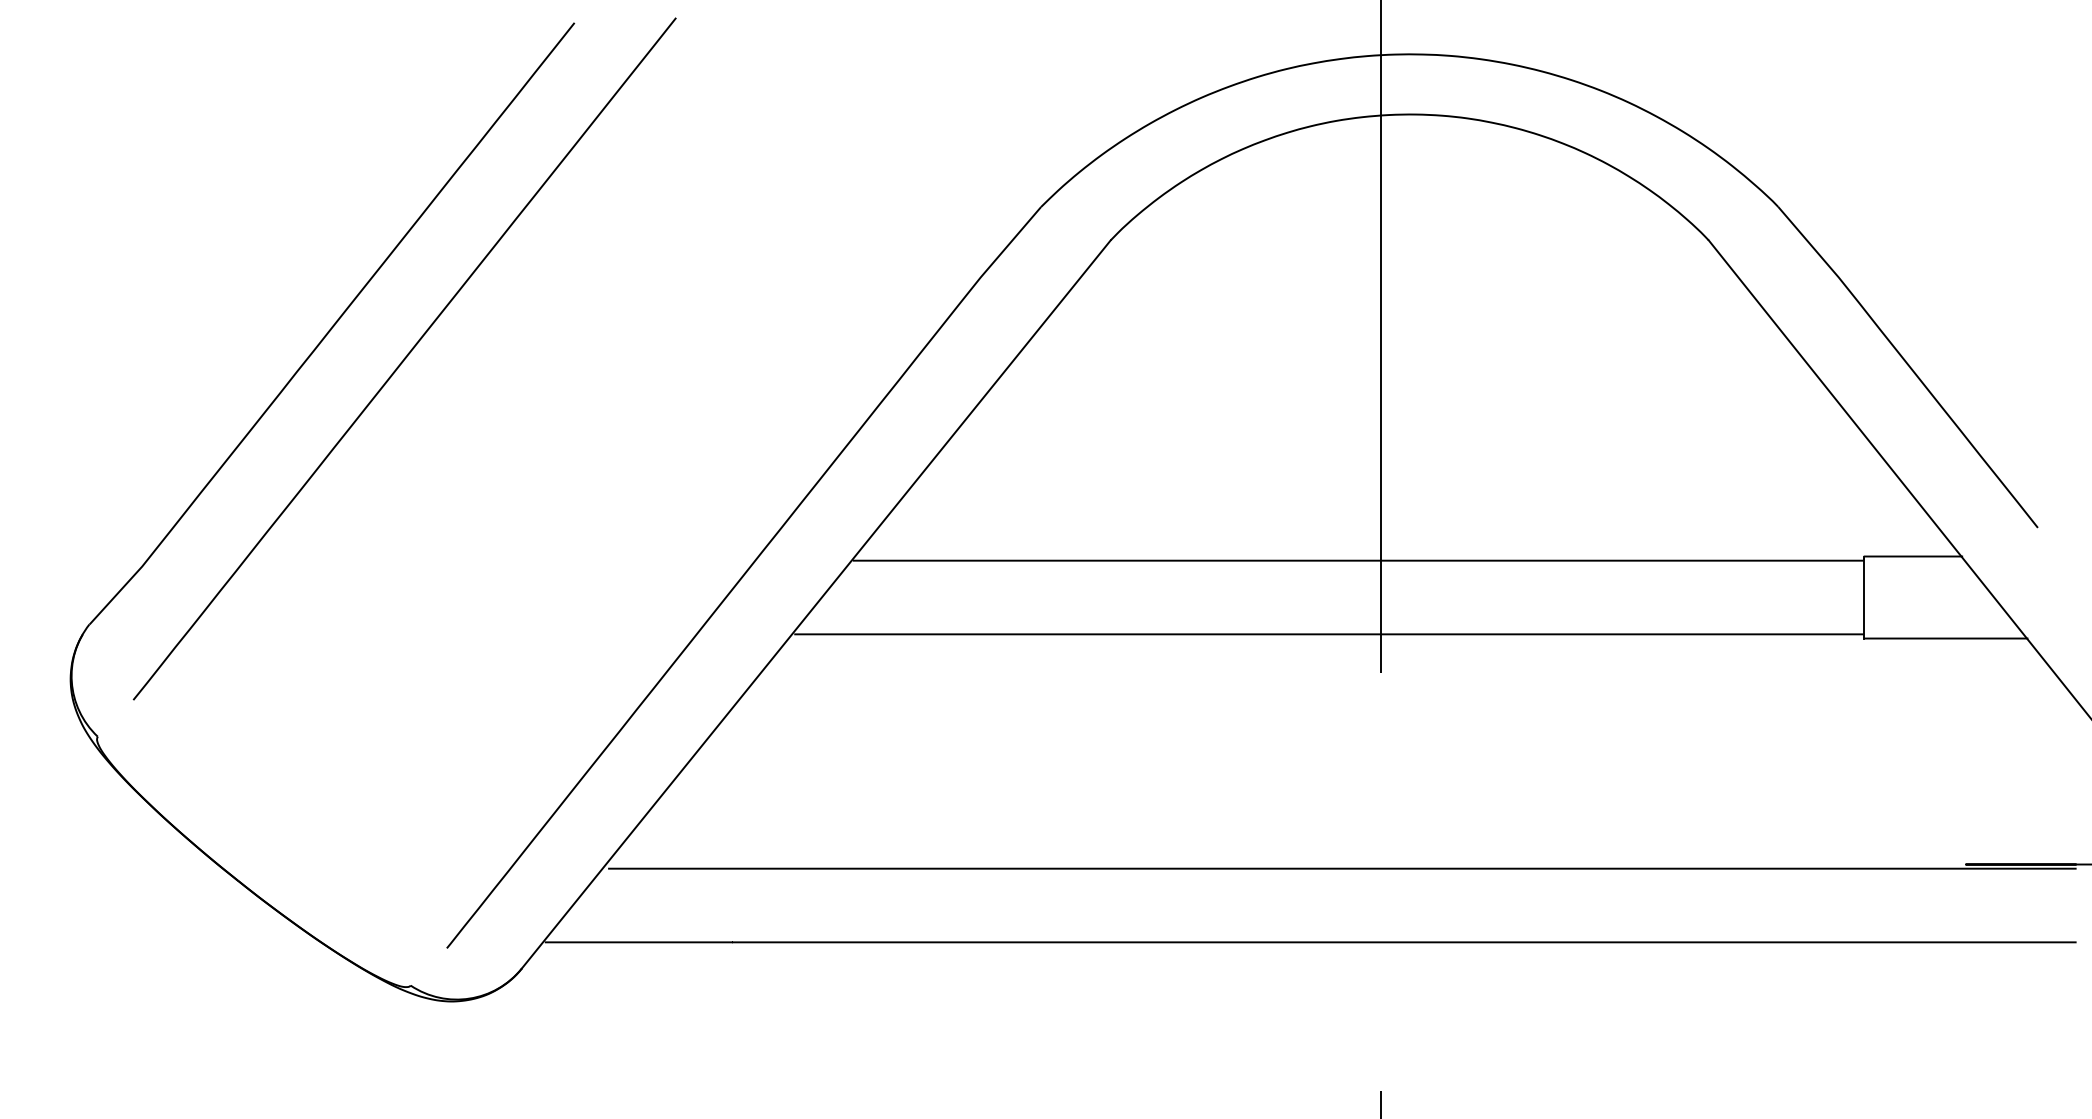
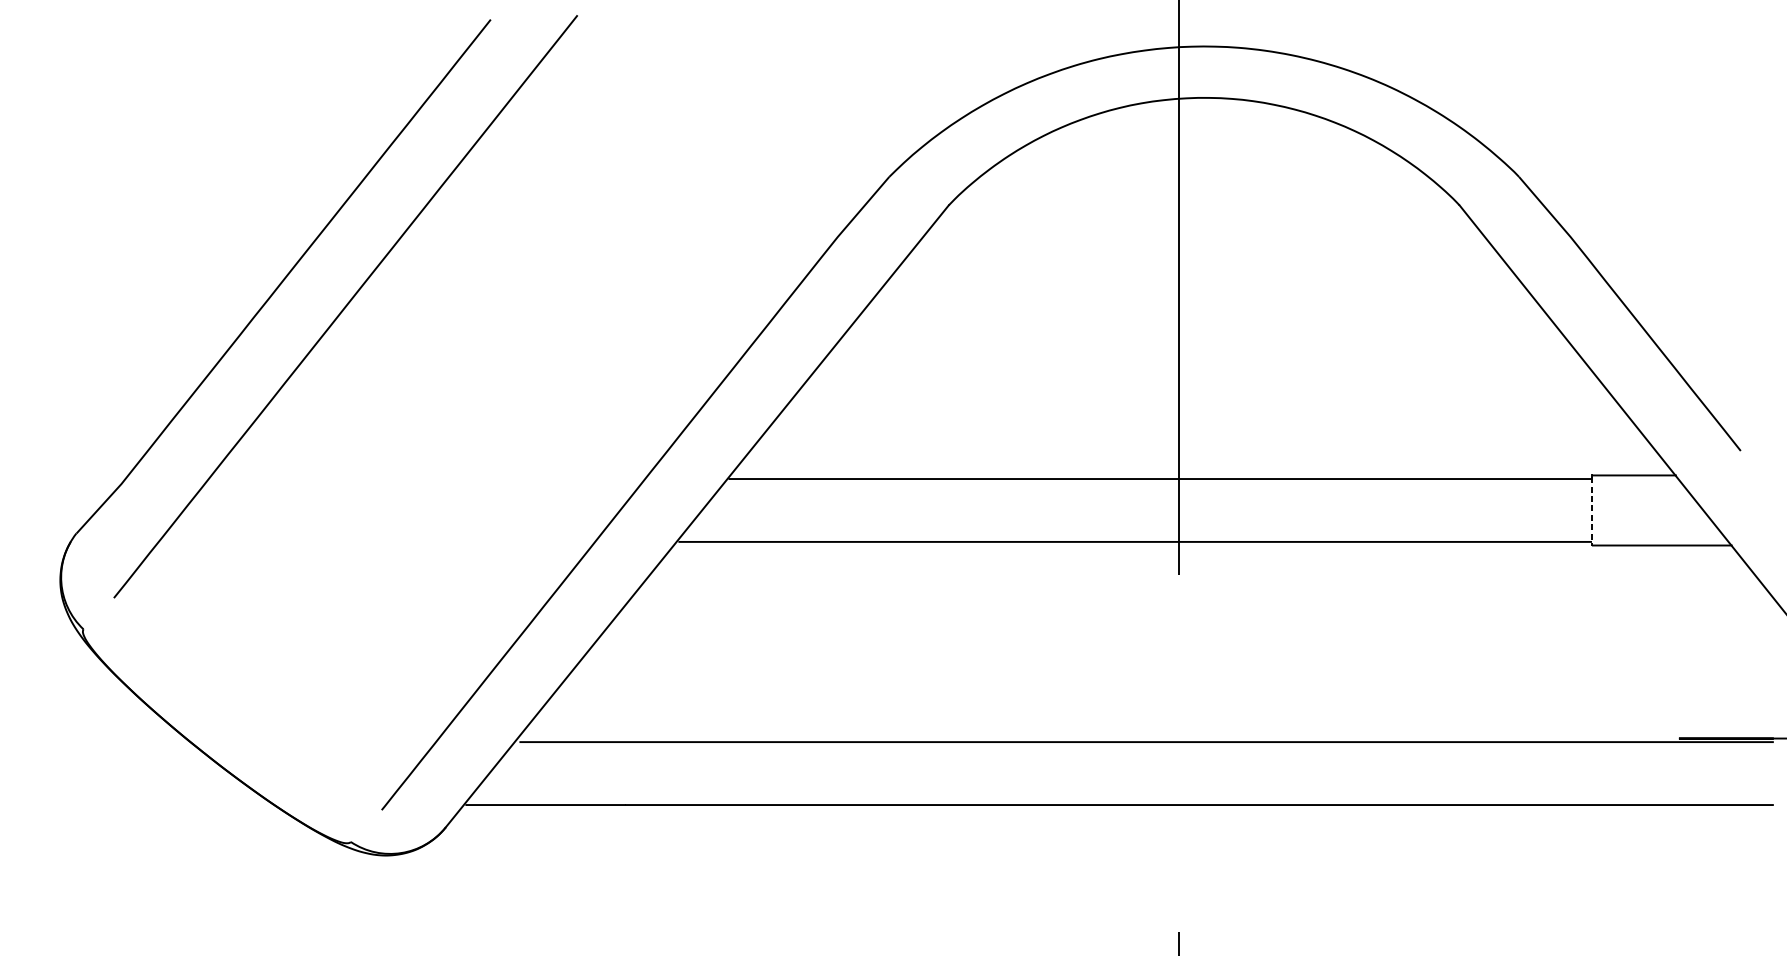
line: (1863, 598) -> (1591, 511), solid -> dashed

